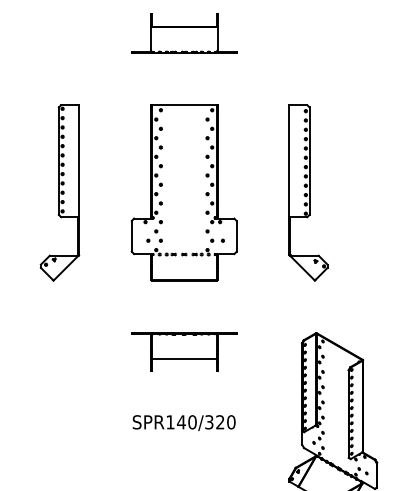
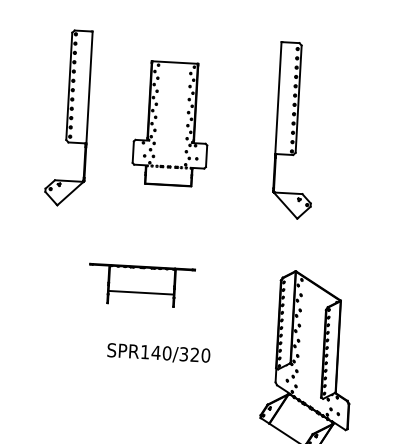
part: (59, 192) -> (68, 117), moved
part: (183, 192) -> (170, 123), size x0.7
part: (184, 351) -> (141, 285), moved

